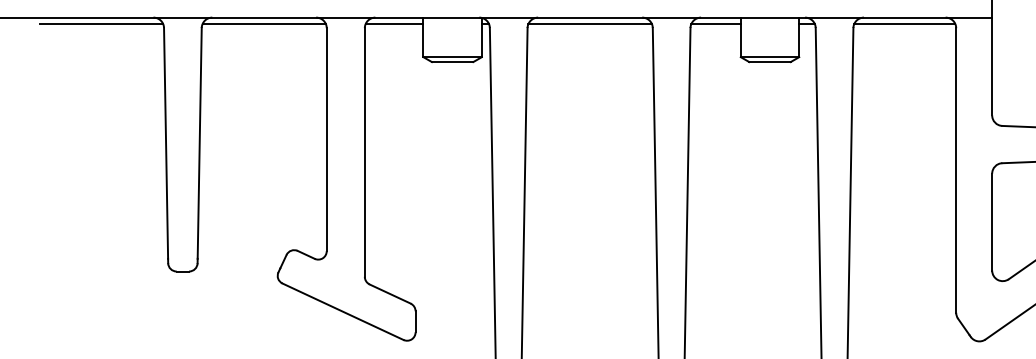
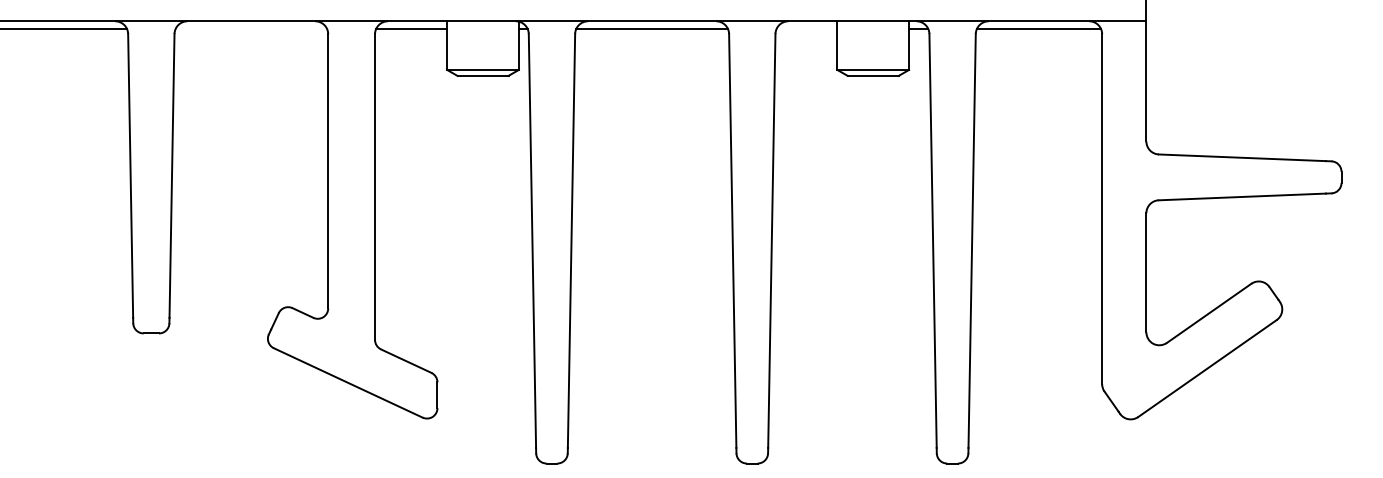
line: (264, 24) -> (251, 29), removed
line: (715, 24) -> (806, 29), removed

